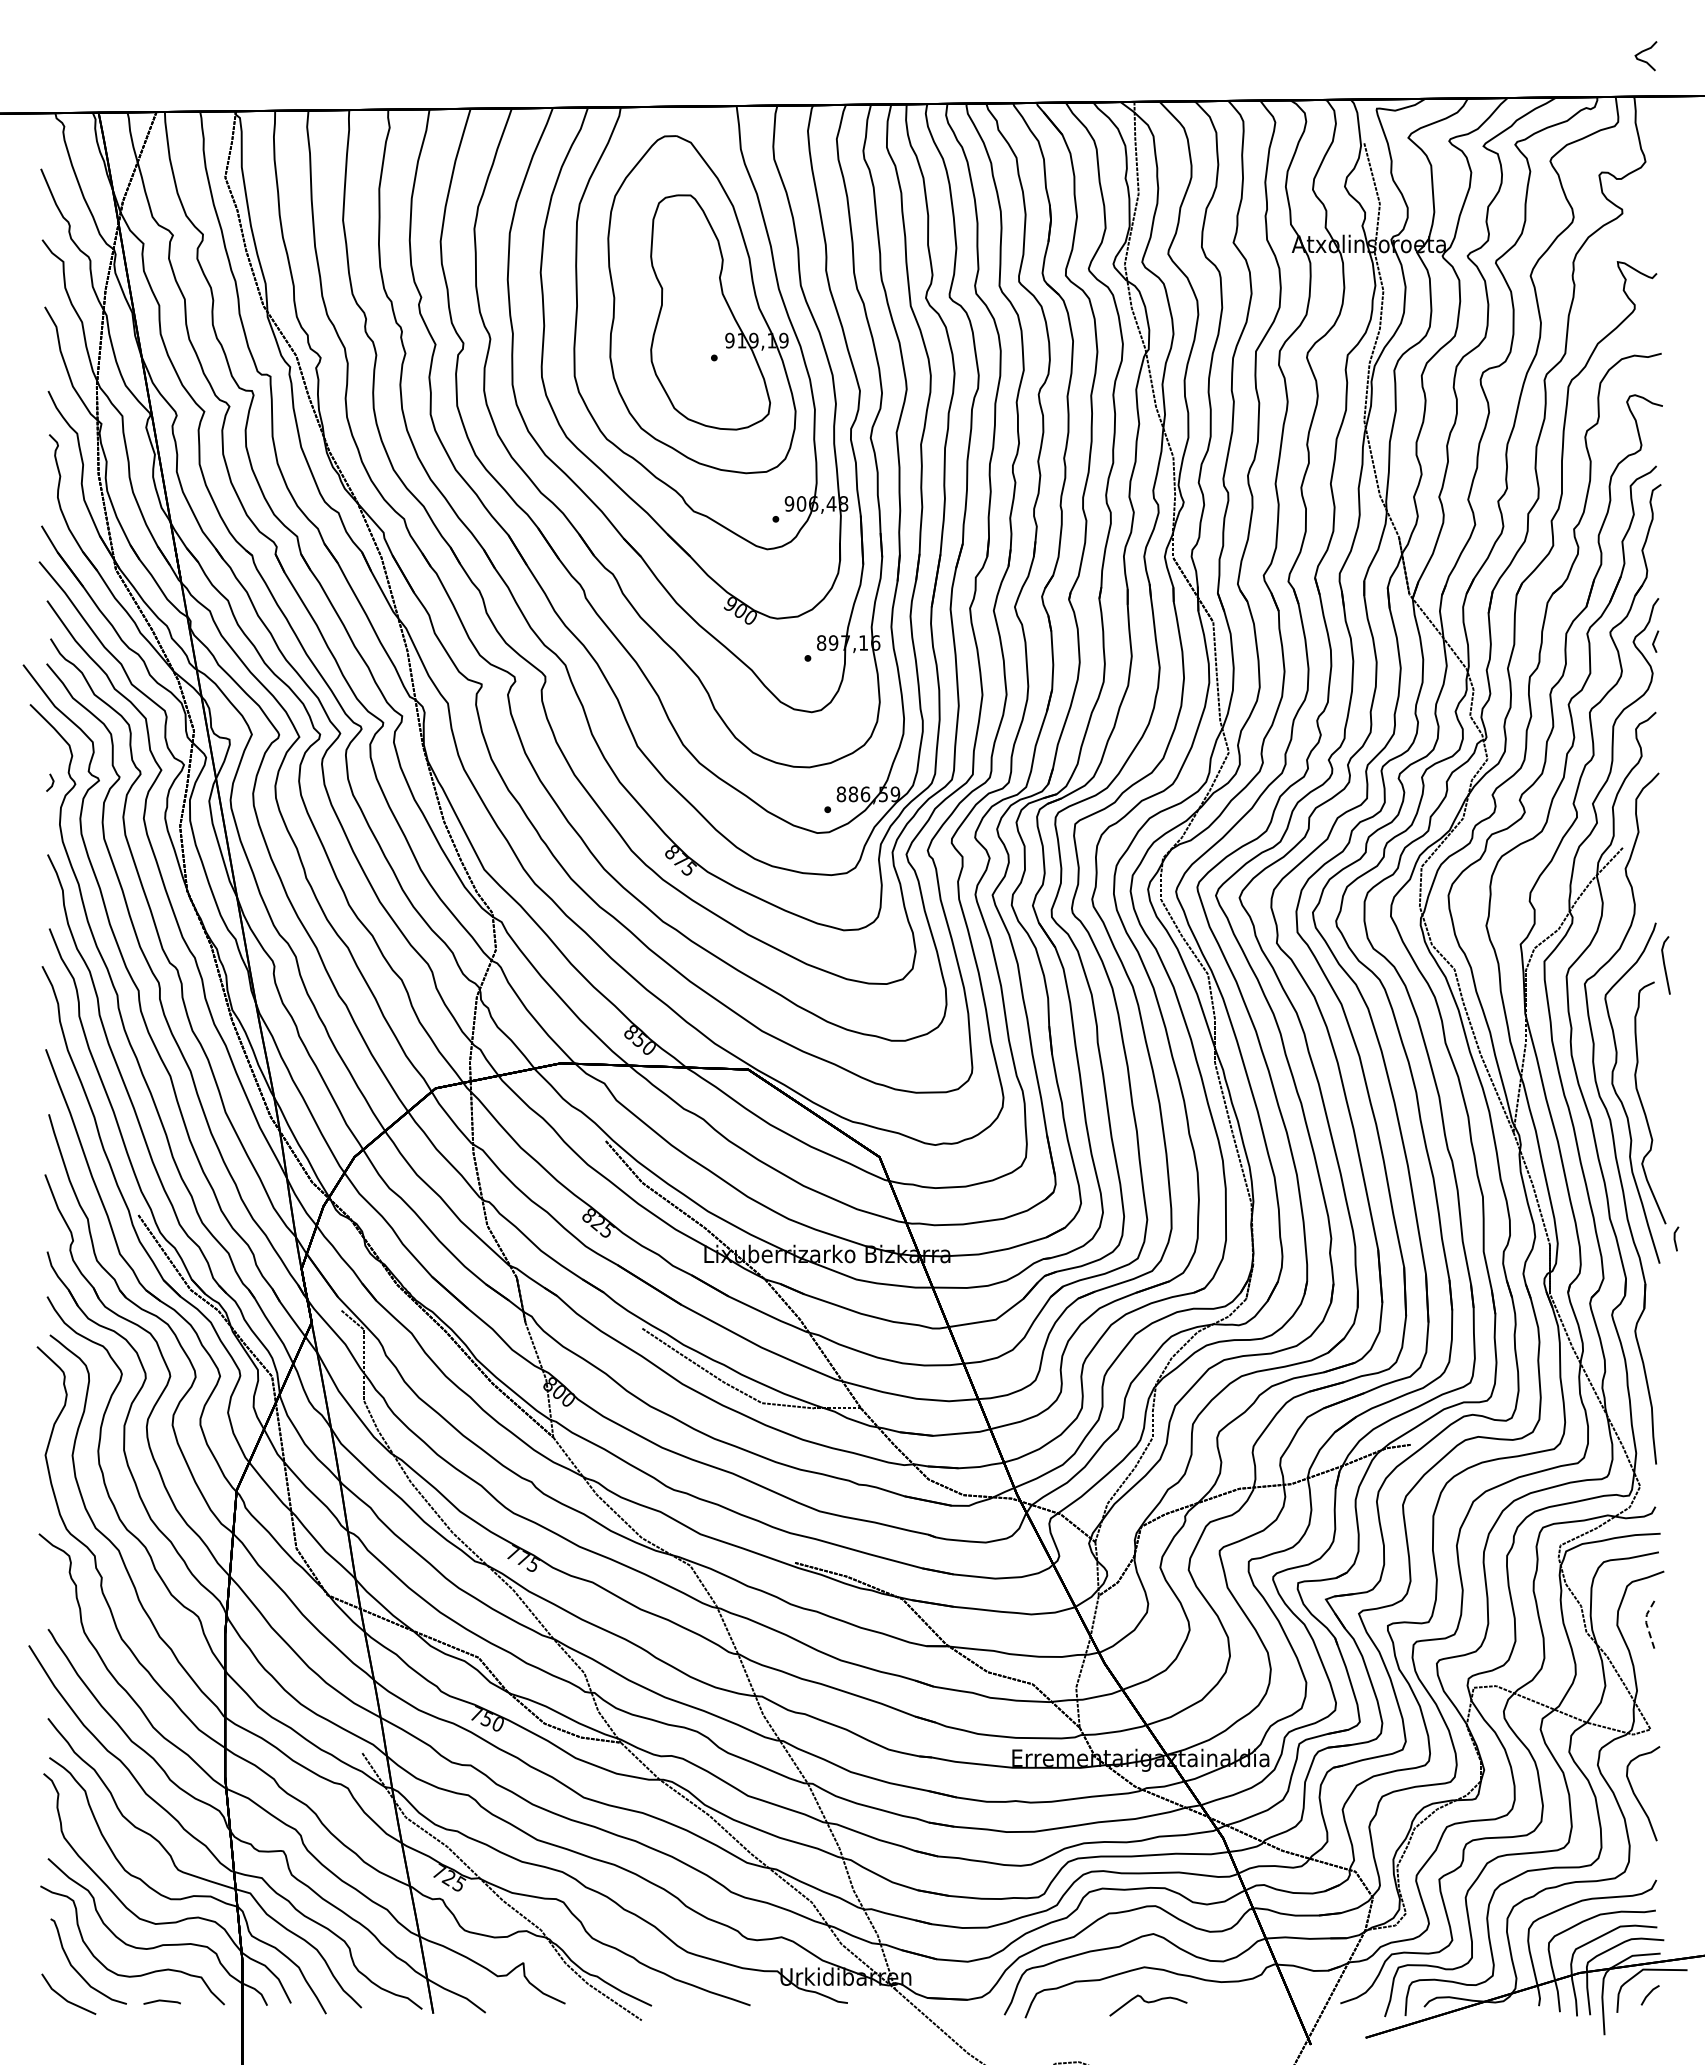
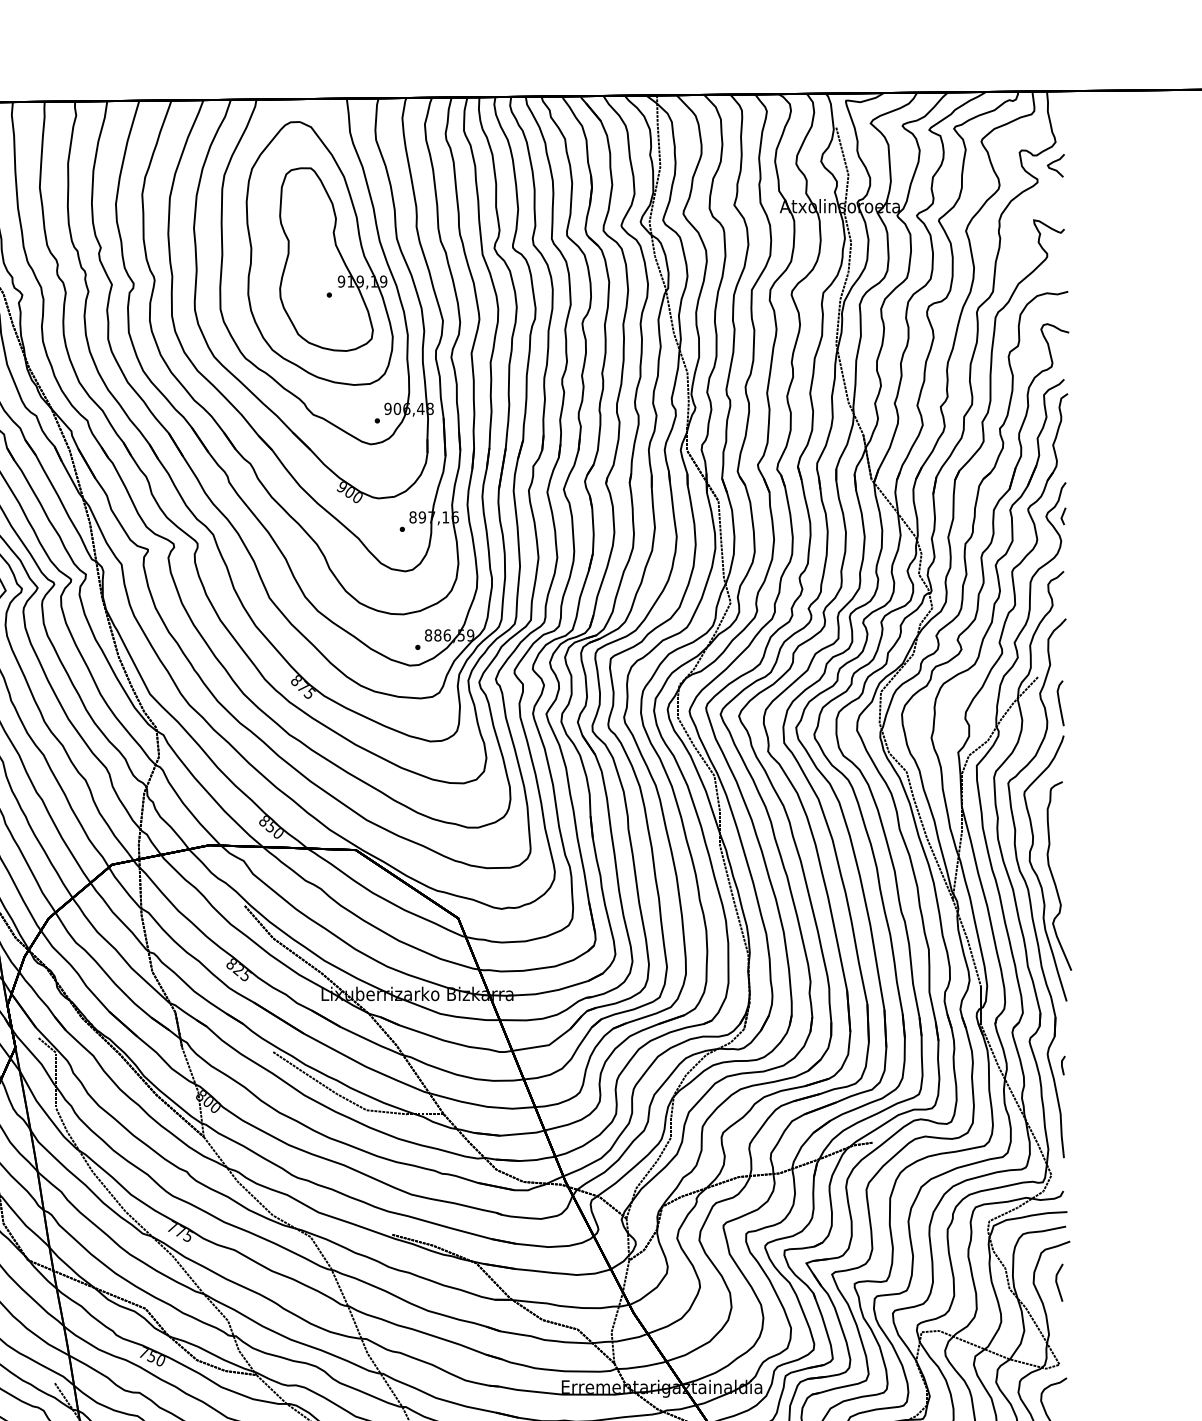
curve: (1644, 60) -> (1054, 169), moved
line: (1665, 965) -> (1060, 703), moved
line: (1675, 1238) -> (1062, 1065), moved
line: (1646, 1622) -> (1056, 1281), dashed -> solid

